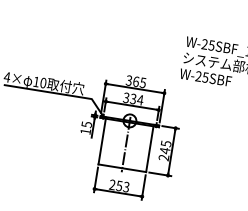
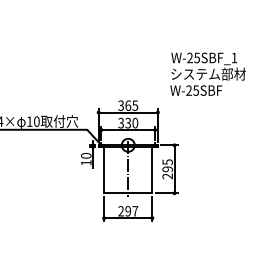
text: (140, 99) -> (135, 122), 334 -> 330
text: (87, 124) -> (86, 155), 15 -> 10
text: (164, 150) -> (167, 169), 245 -> 295
text: (122, 186) -> (131, 211), 253 -> 297

